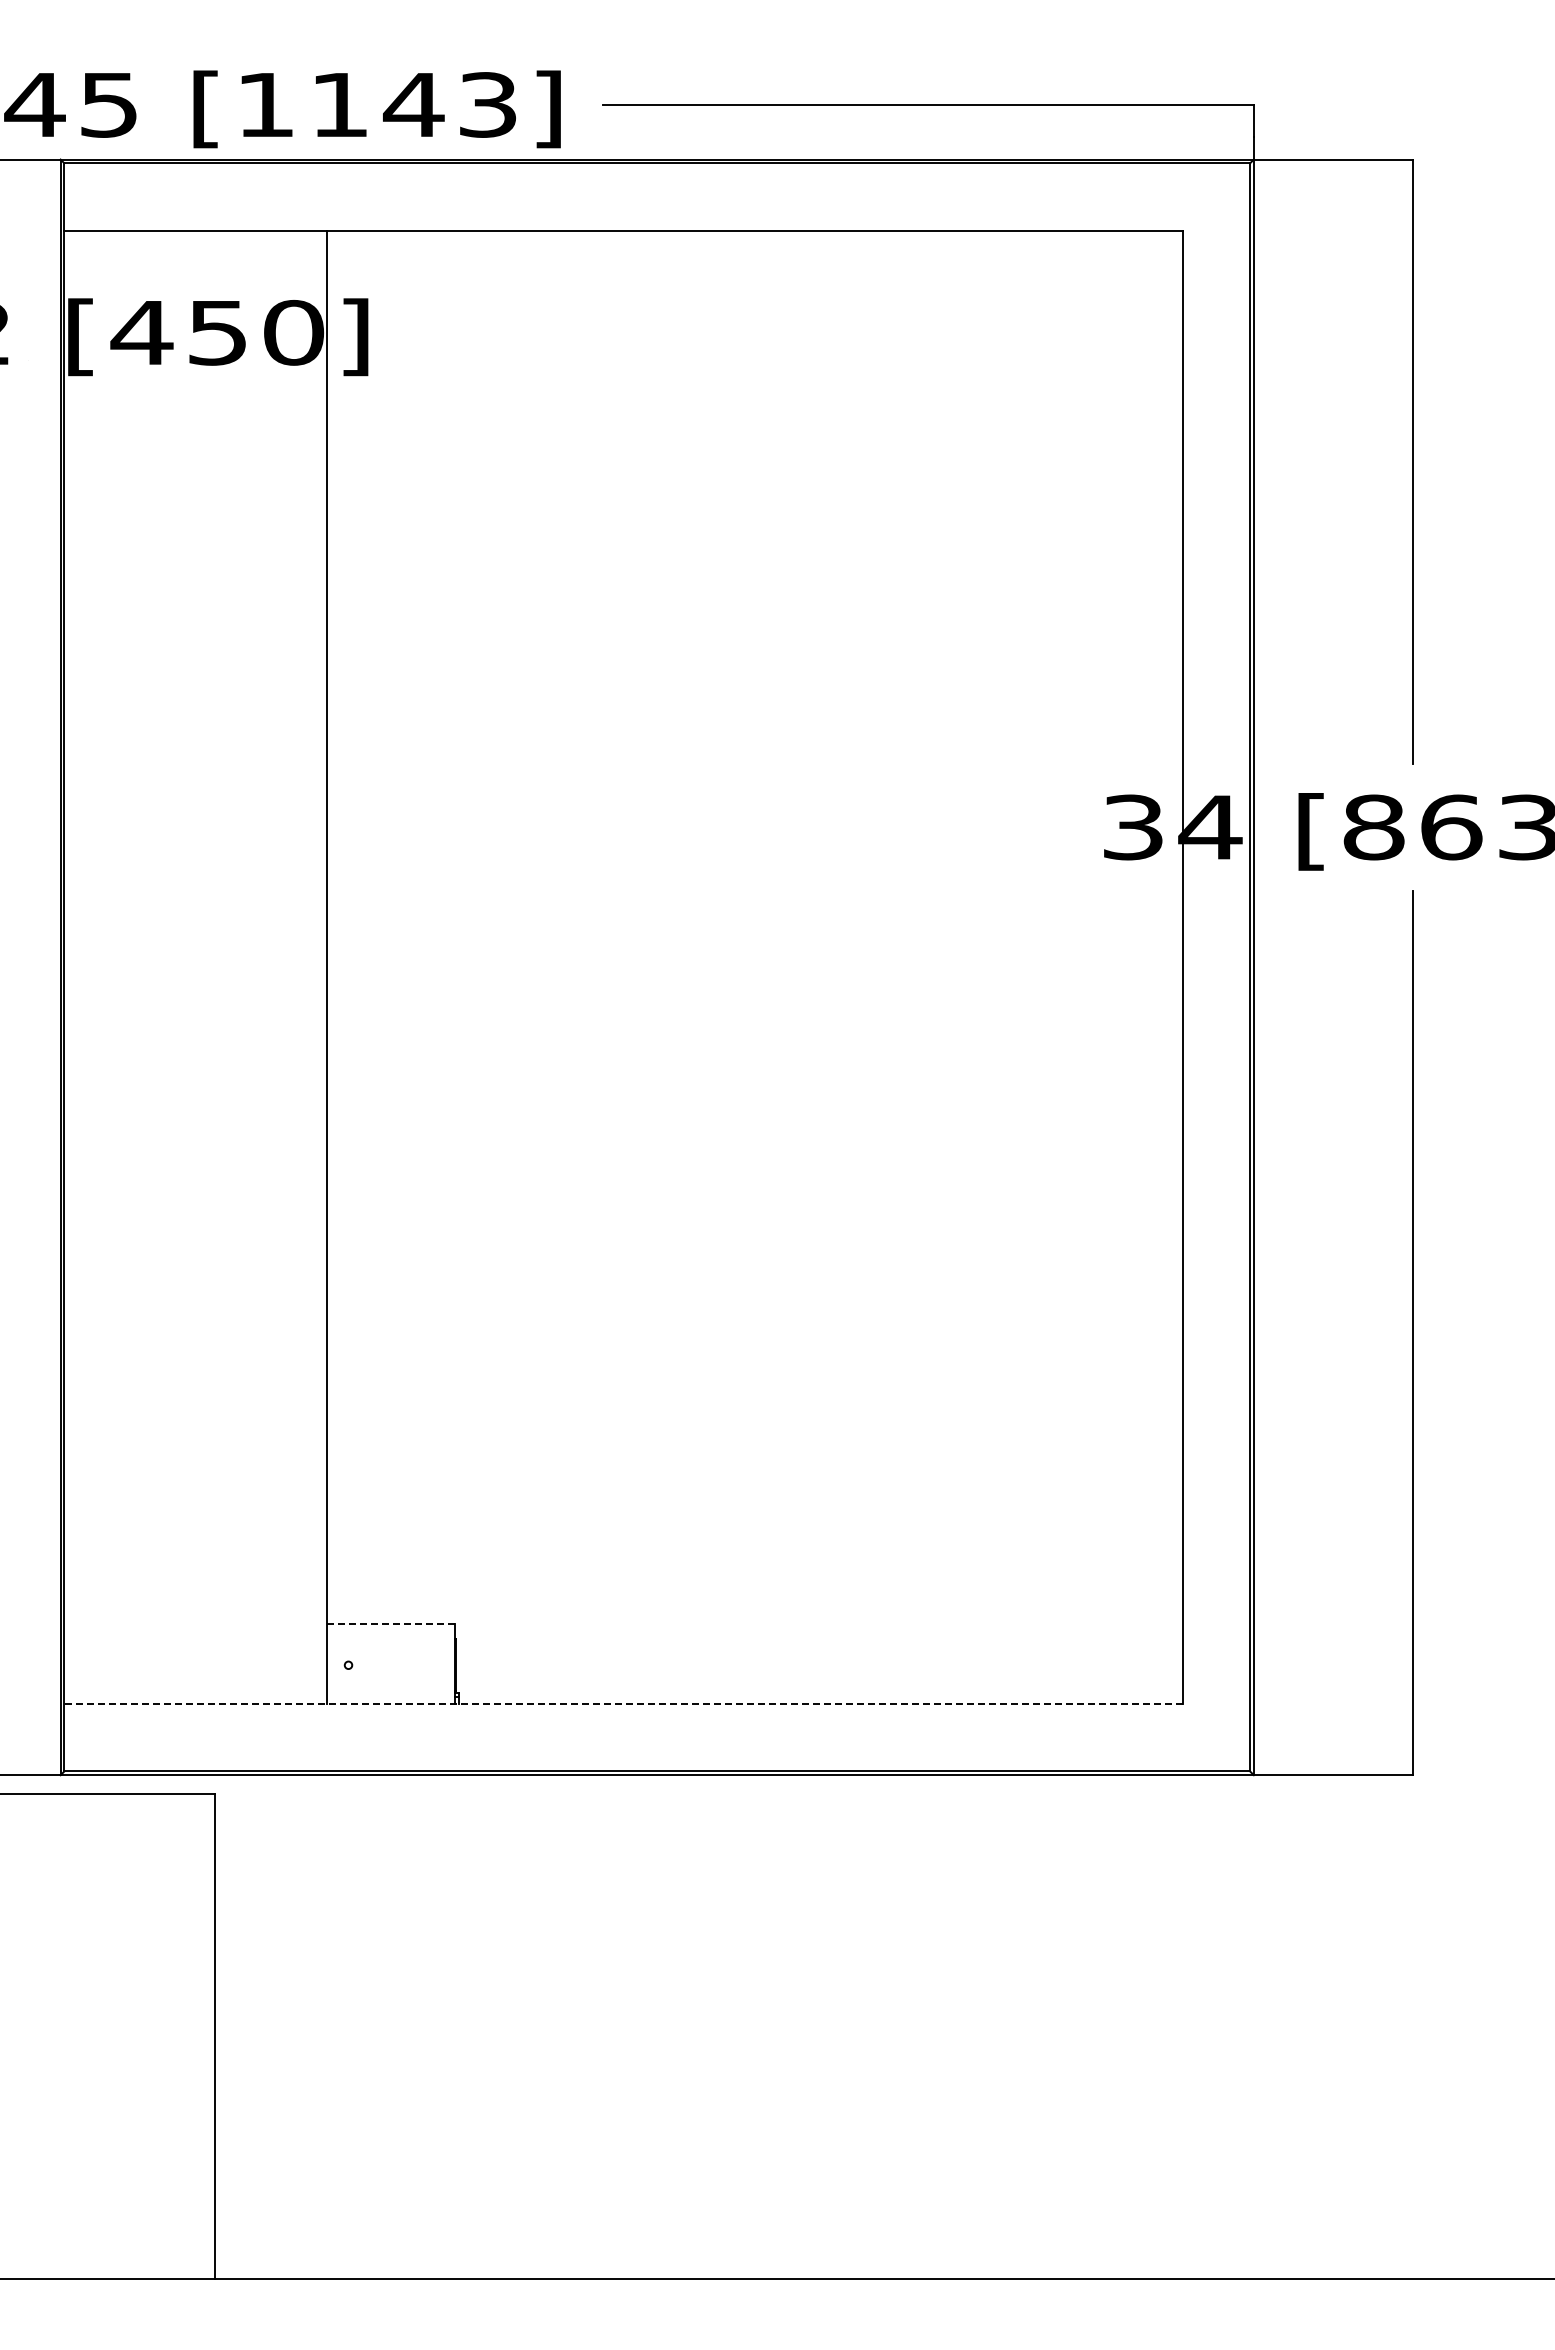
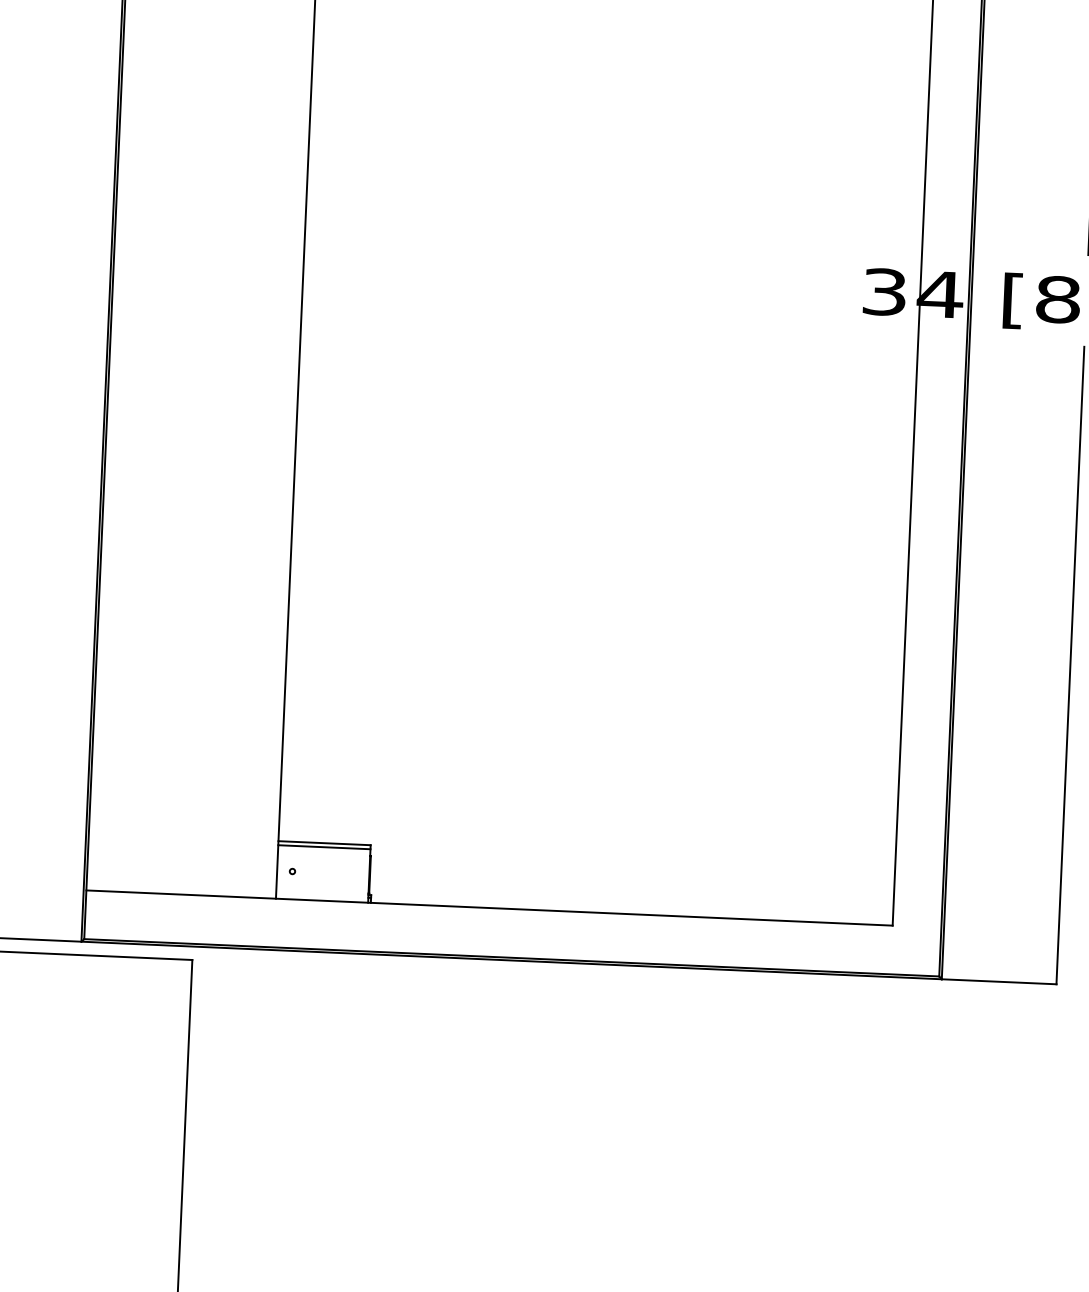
line: (391, 1624) -> (324, 843), dashed -> solid
line: (391, 1629) -> (324, 847), added
line: (622, 1703) -> (488, 907), dashed -> solid

